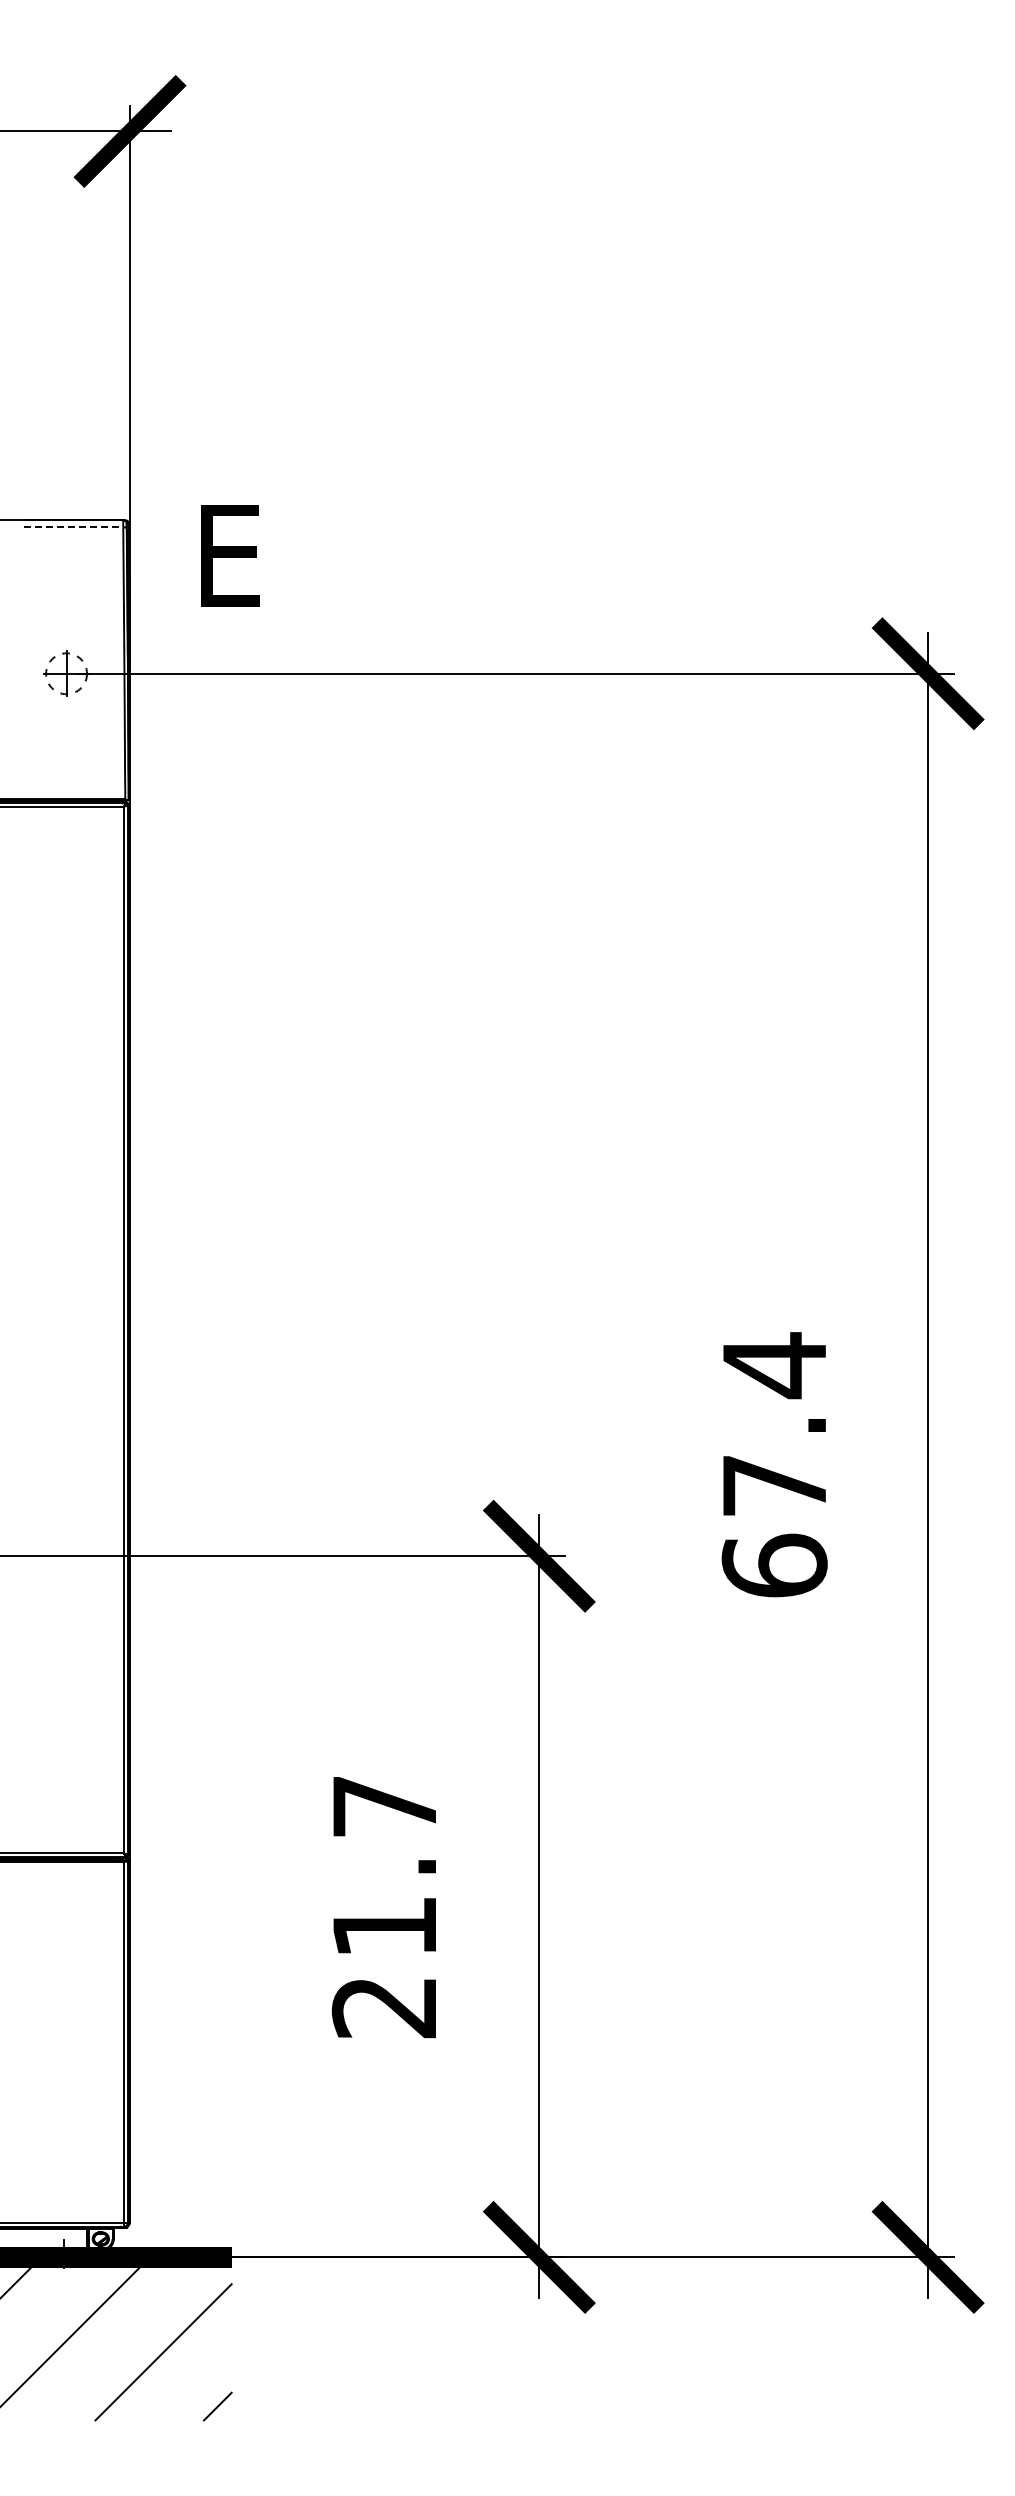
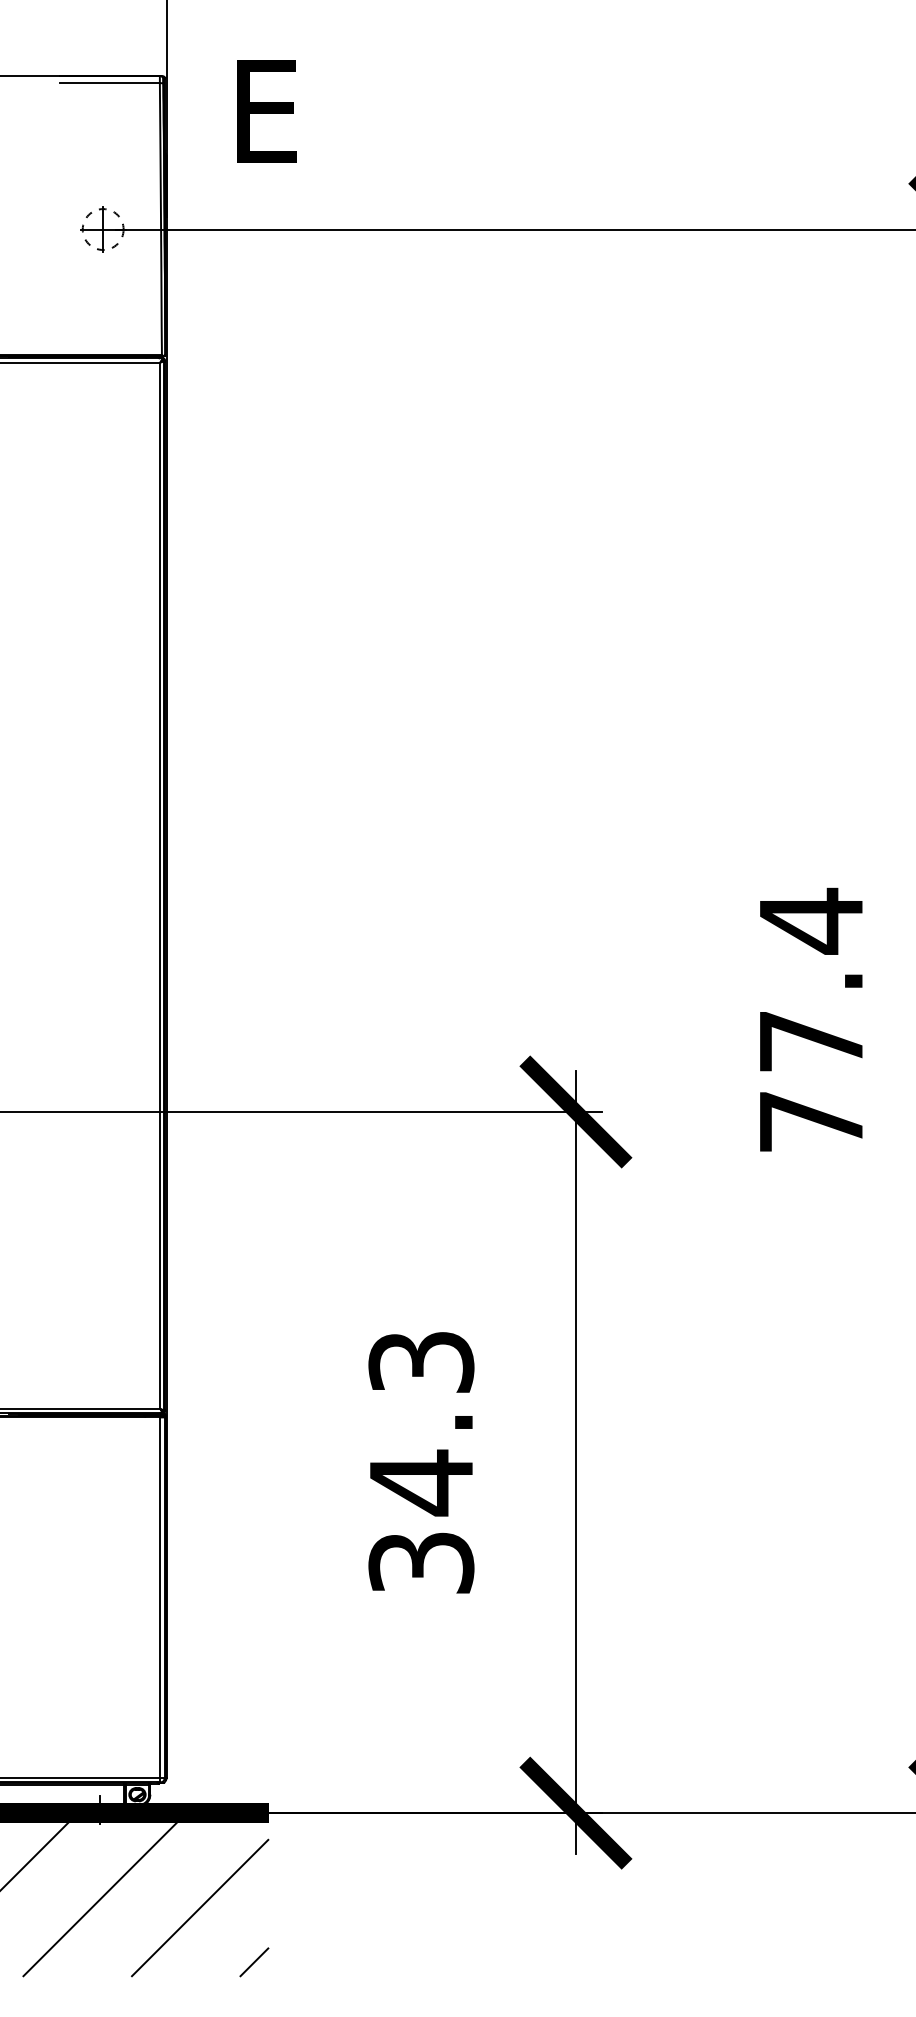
line: (73, 527) -> (110, 83), dashed -> solid
text: (774, 1565) -> (811, 1121), 67.4 -> 77.4
text: (384, 1907) -> (421, 1463), 21.7 -> 34.3

